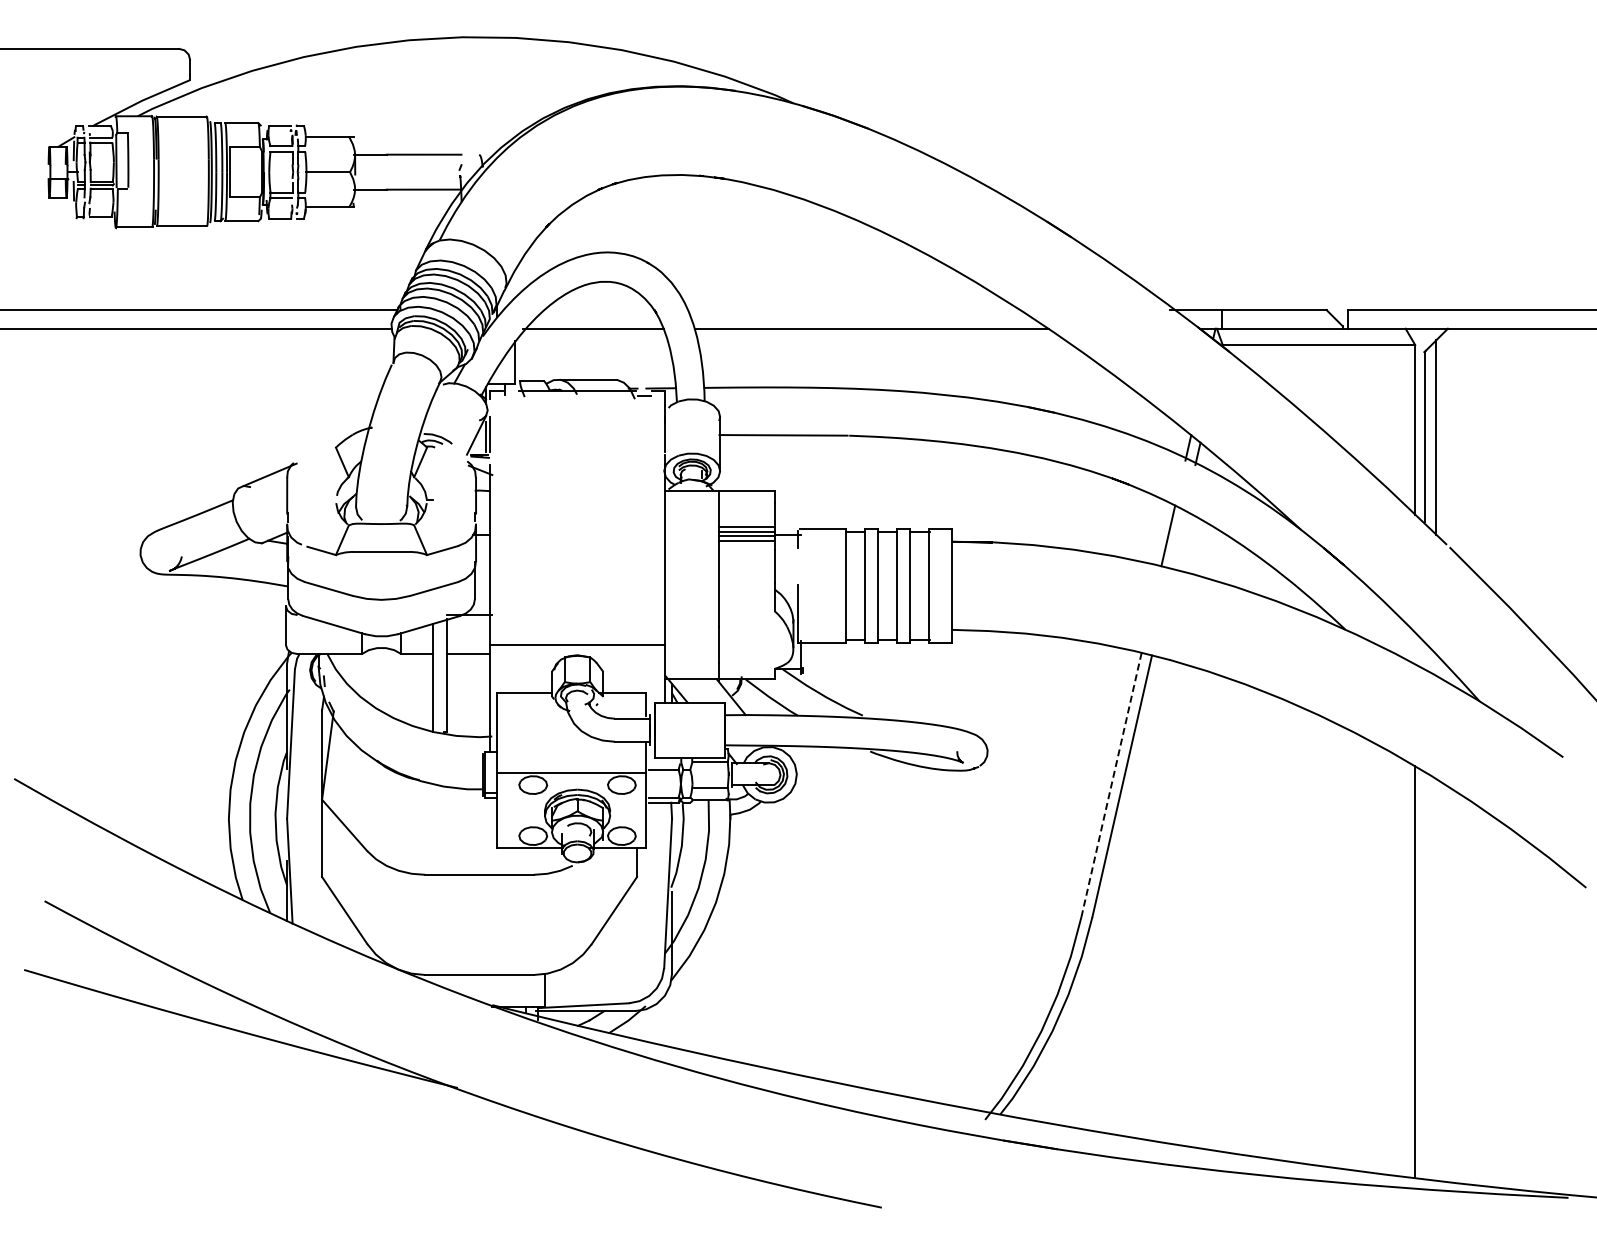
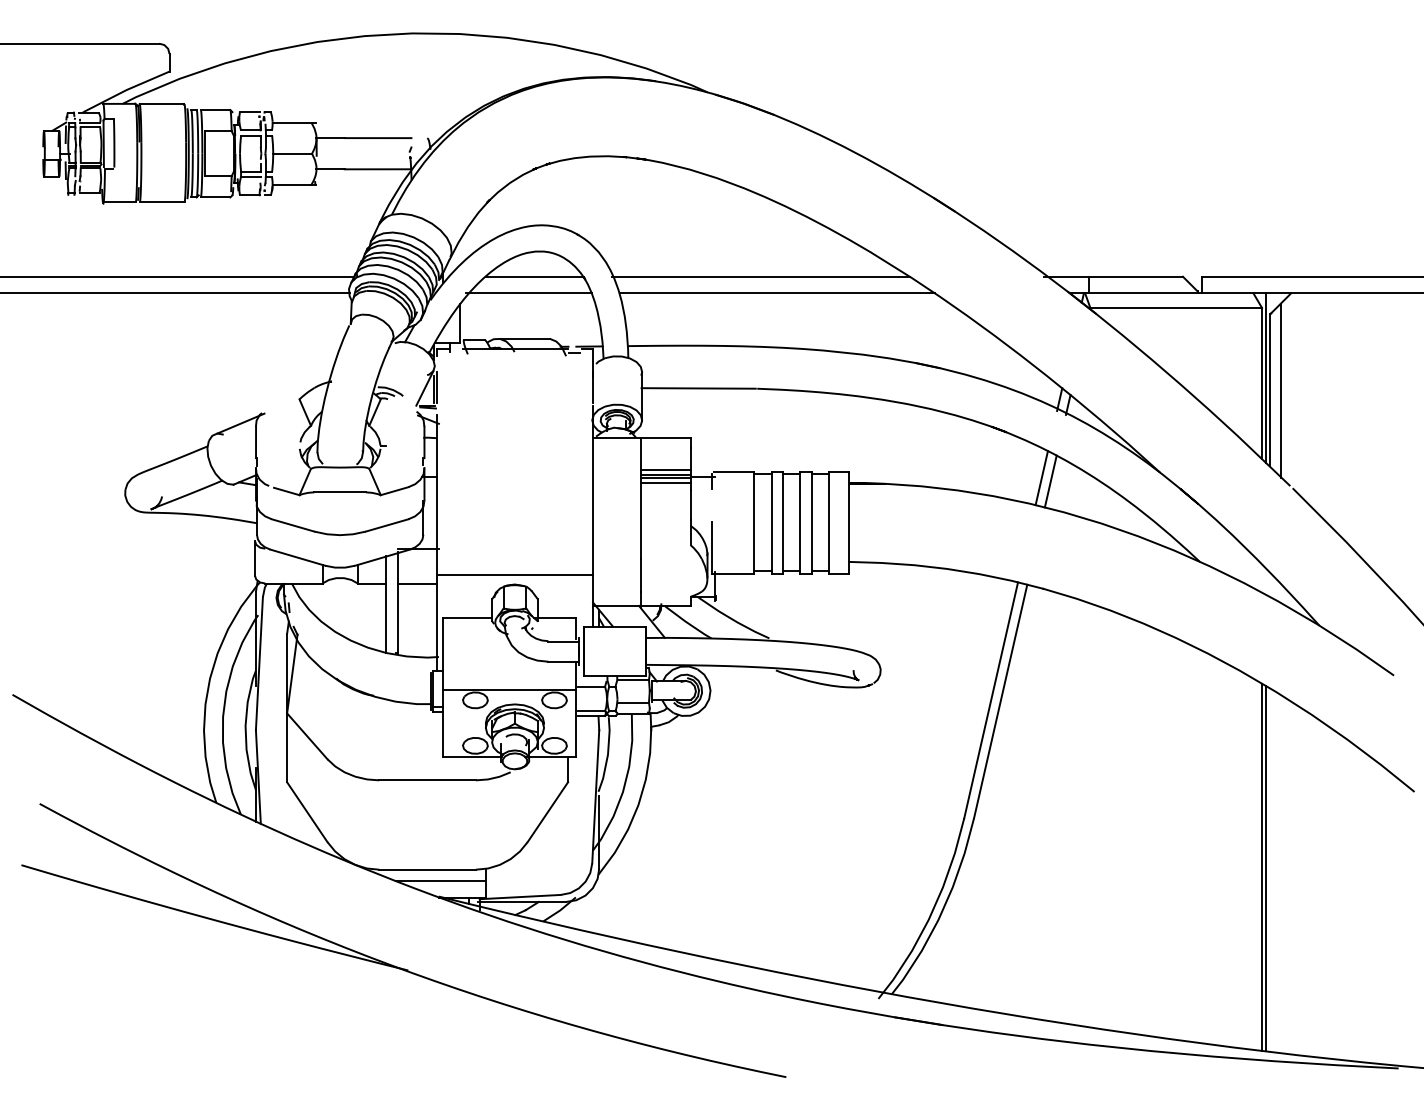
line: (599, 310) -> (534, 277), added
line: (852, 310) -> (760, 277), added
line: (1419, 423) -> (1265, 377), added
line: (1178, 539) -> (1050, 481), added
line: (1111, 784) -> (991, 699), dashed -> solid
line: (1419, 973) -> (1265, 868), added
line: (494, 987) -> (440, 880), added

